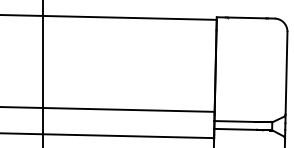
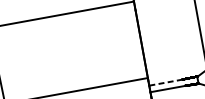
line: (234, 121) -> (165, 82), solid -> dashed

